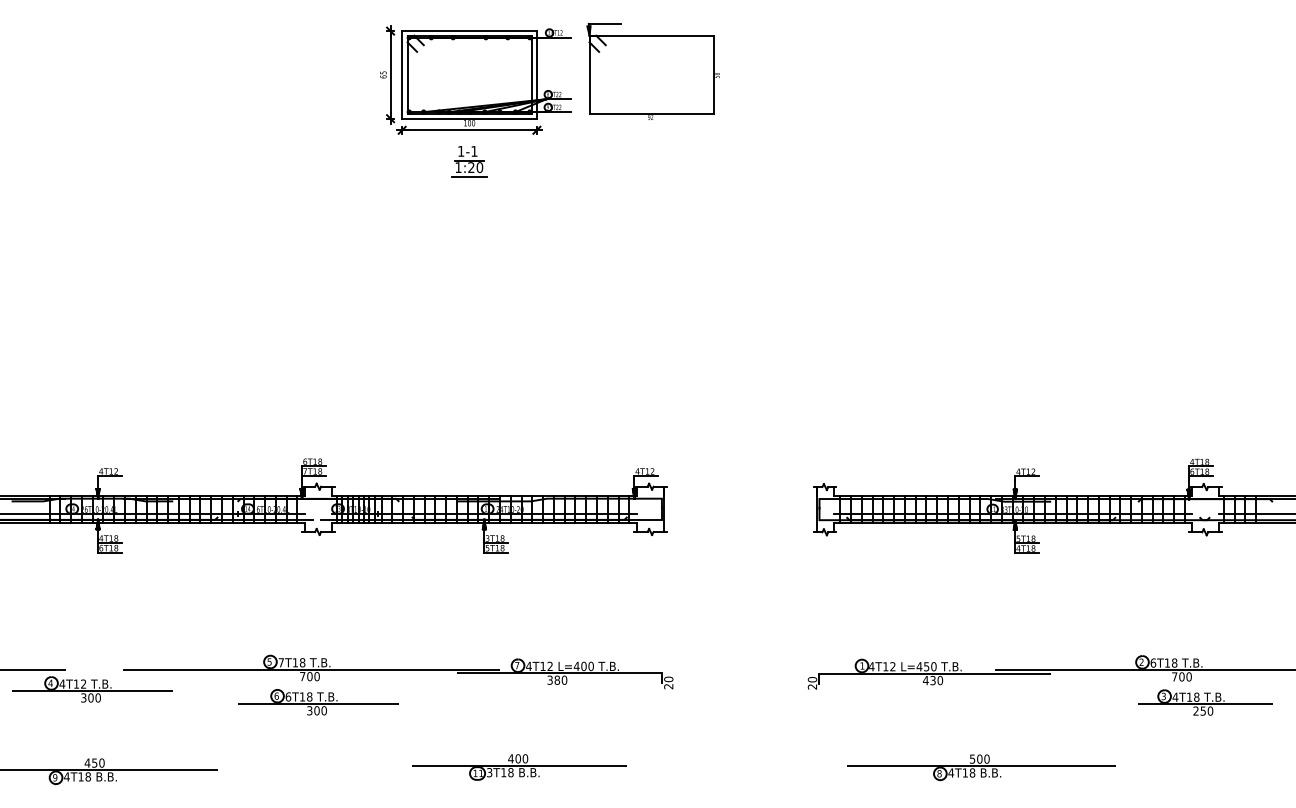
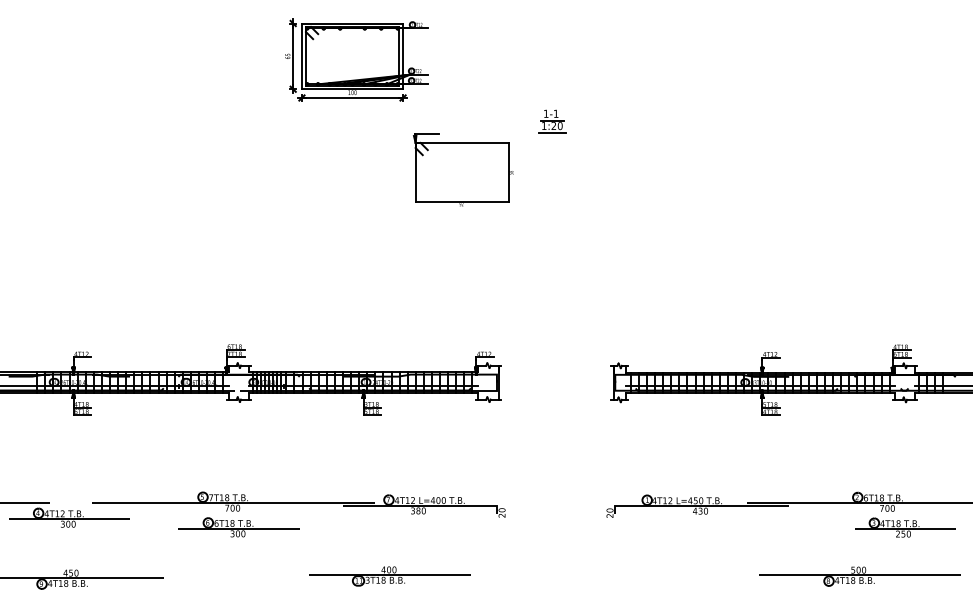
part: (653, 71) -> (463, 169), moved
part: (469, 161) -> (552, 121), moved
part: (980, 767) -> (859, 576), moved

